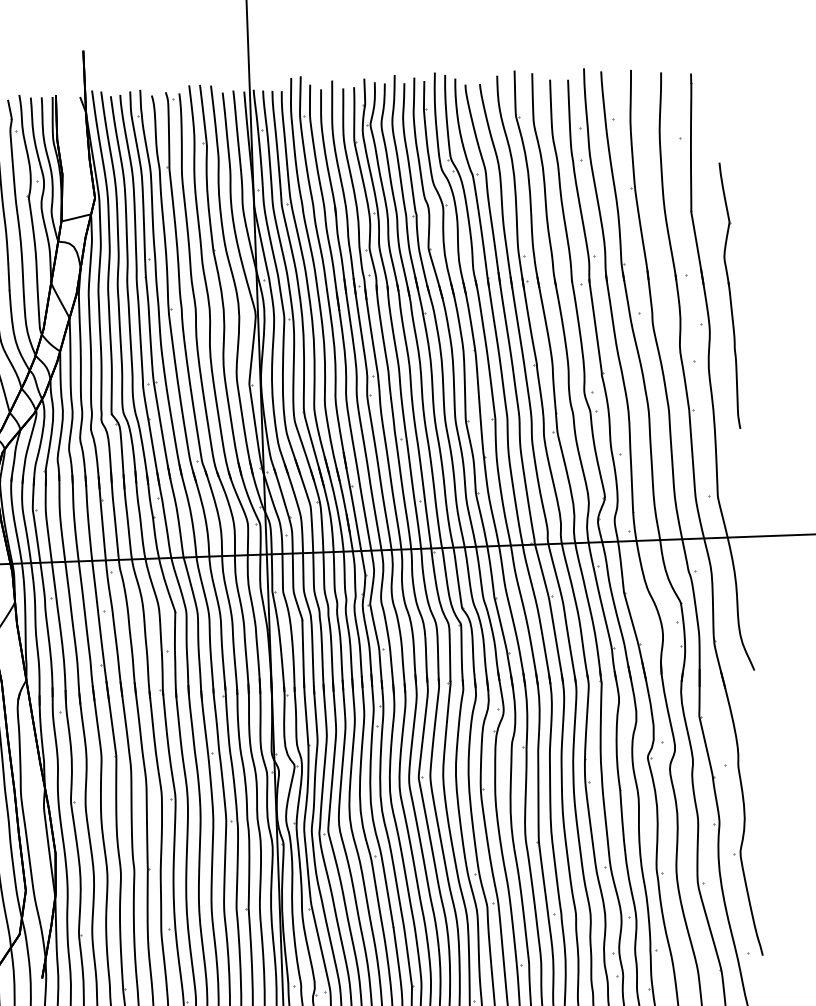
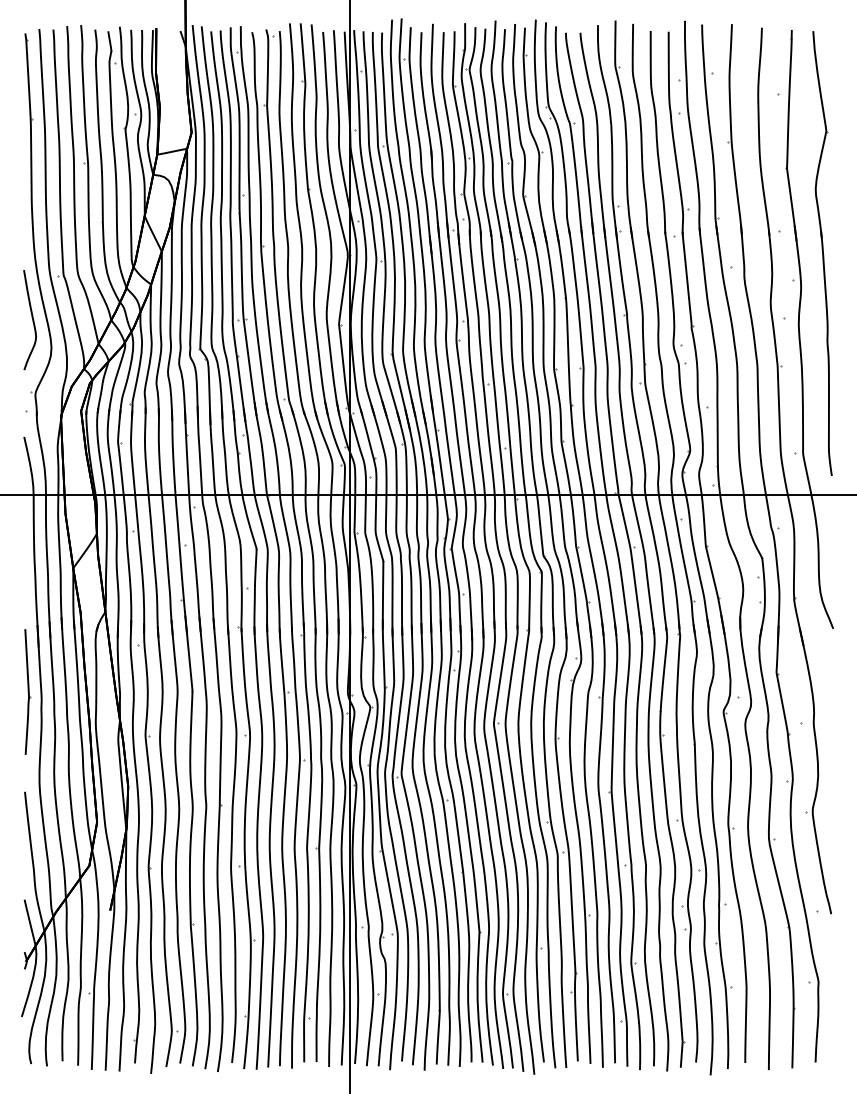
part: (729, 295) -> (822, 253), size x1.67

